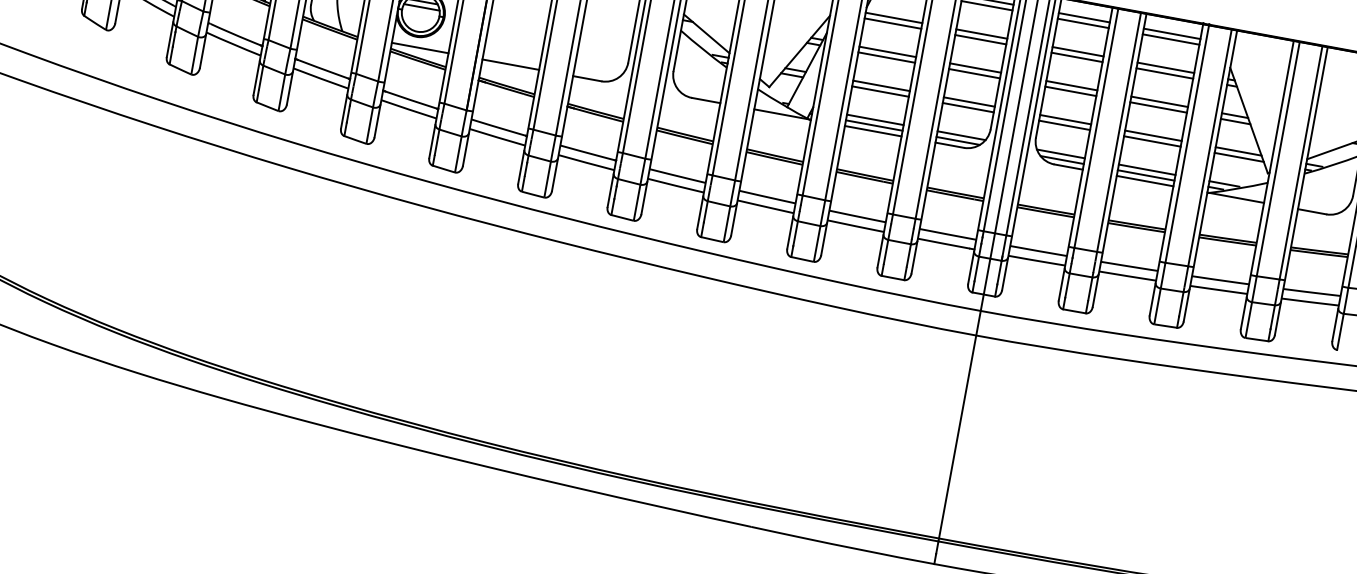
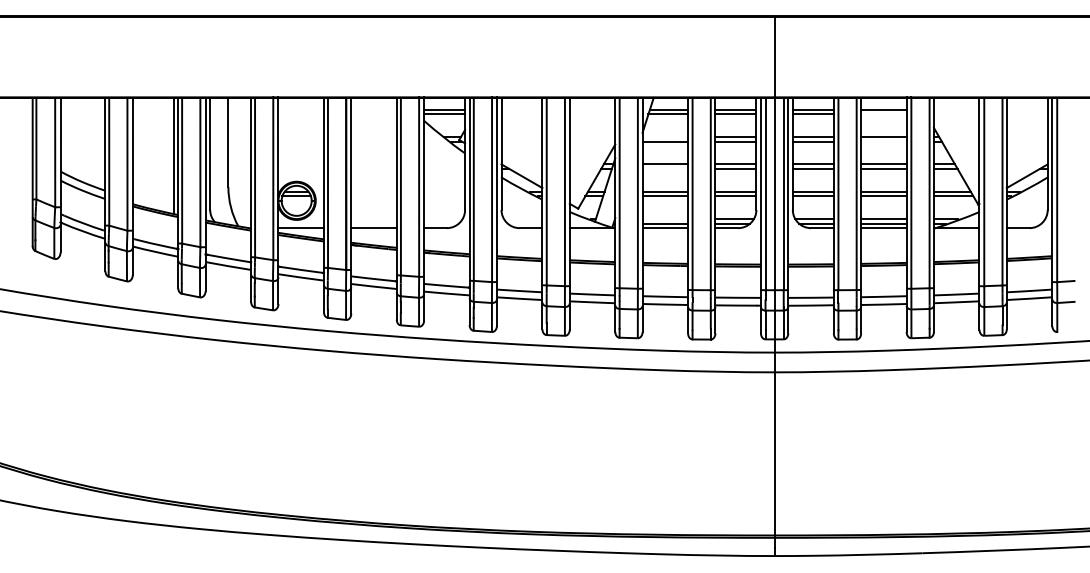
line: (894, 18) -> (665, 137), removed
line: (1170, 39) -> (883, 114), removed
line: (887, 57) -> (665, 168), removed
line: (1164, 73) -> (883, 141), removed
line: (875, 120) -> (665, 219), removed

